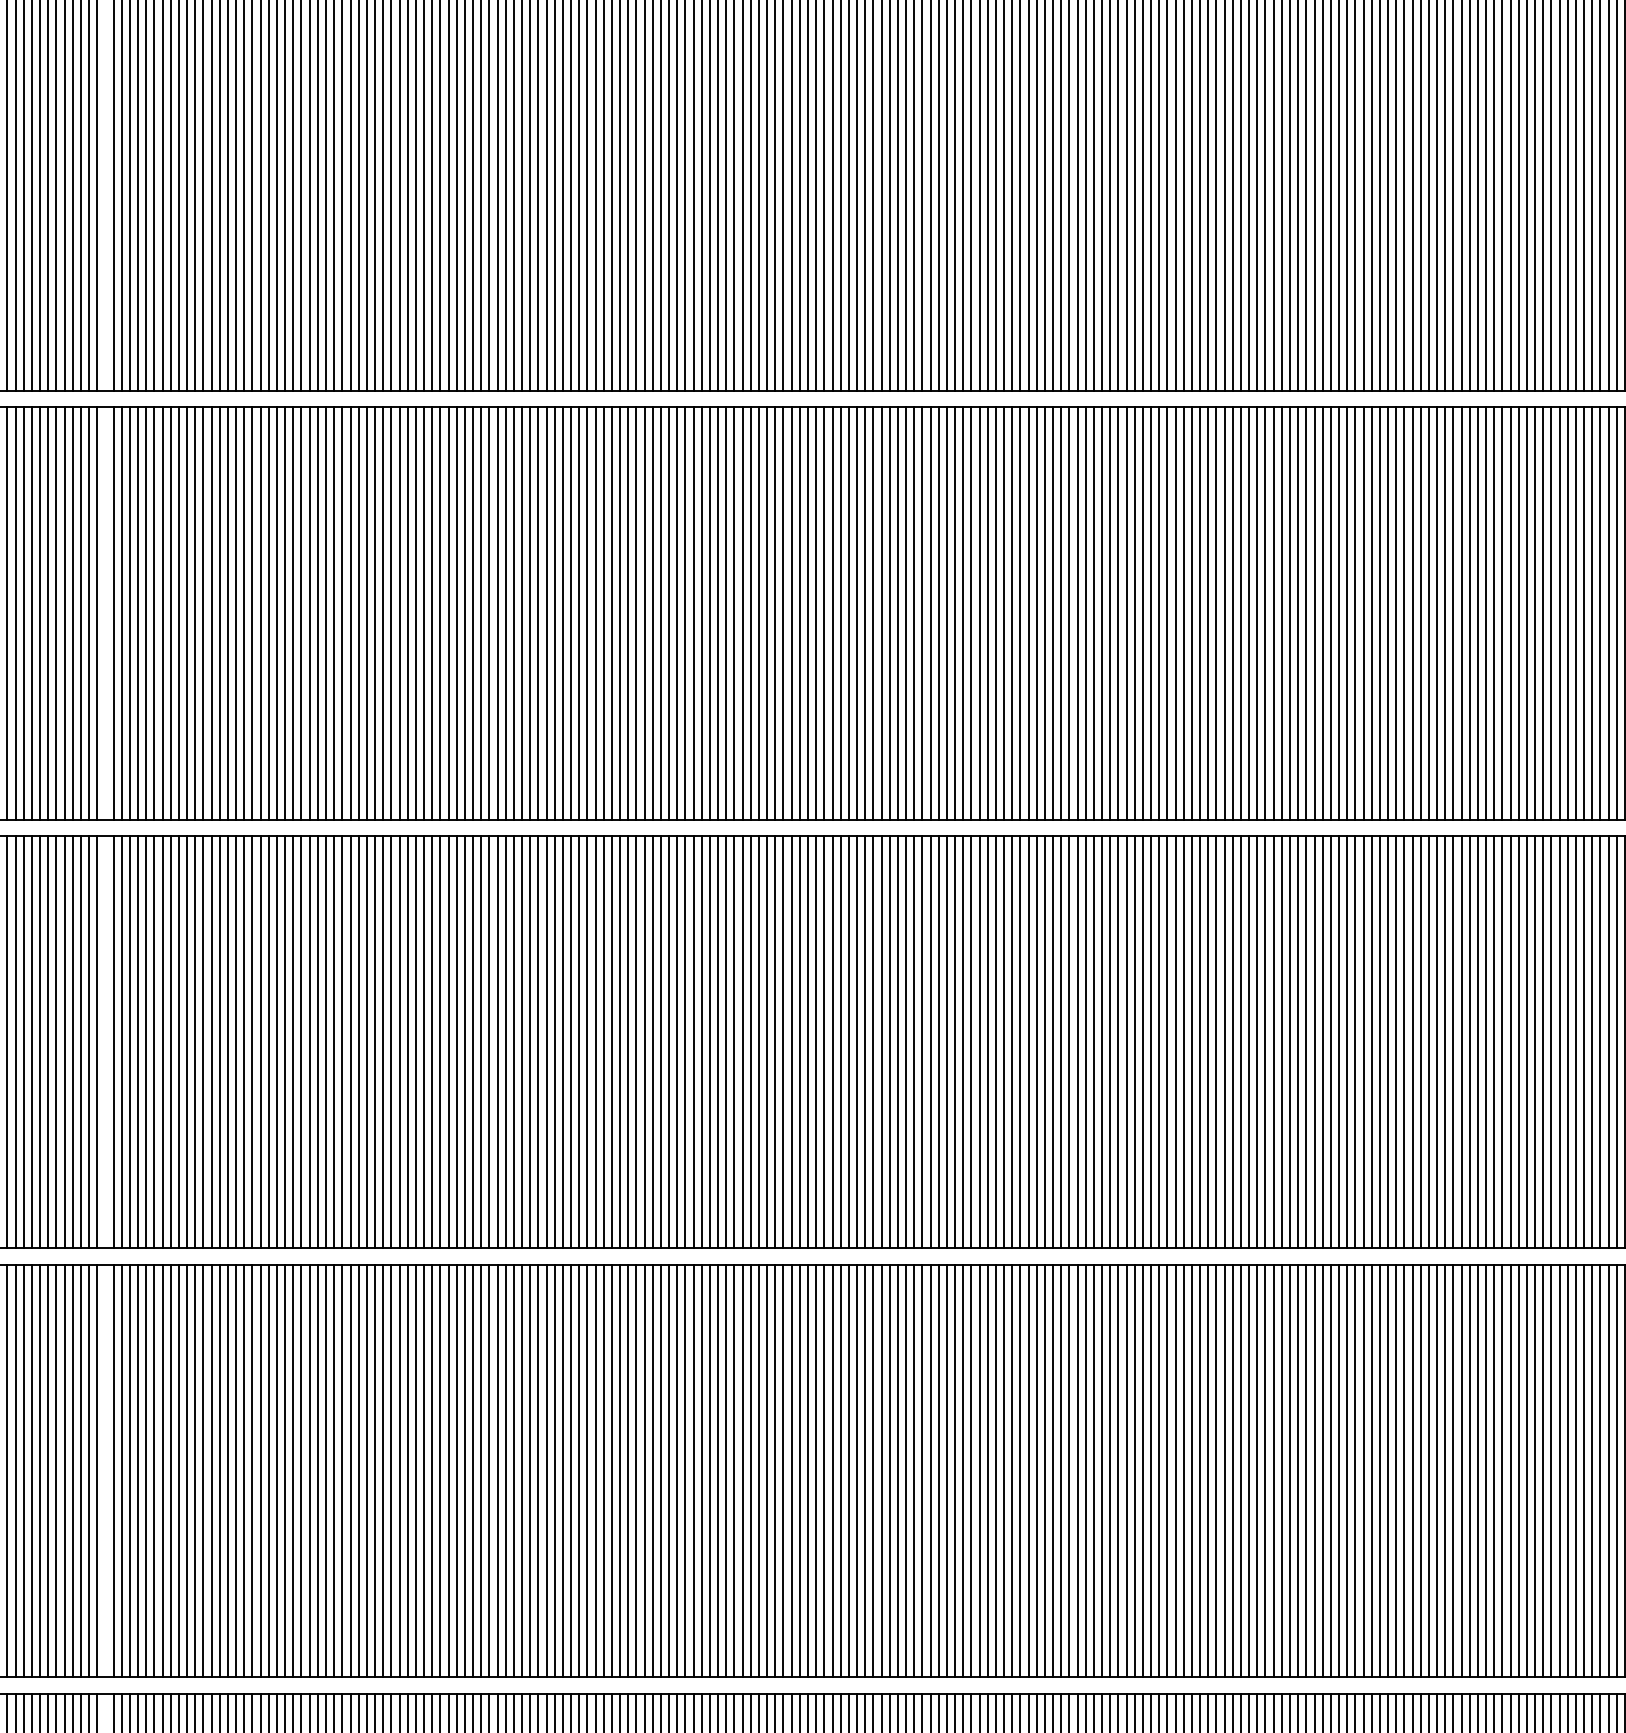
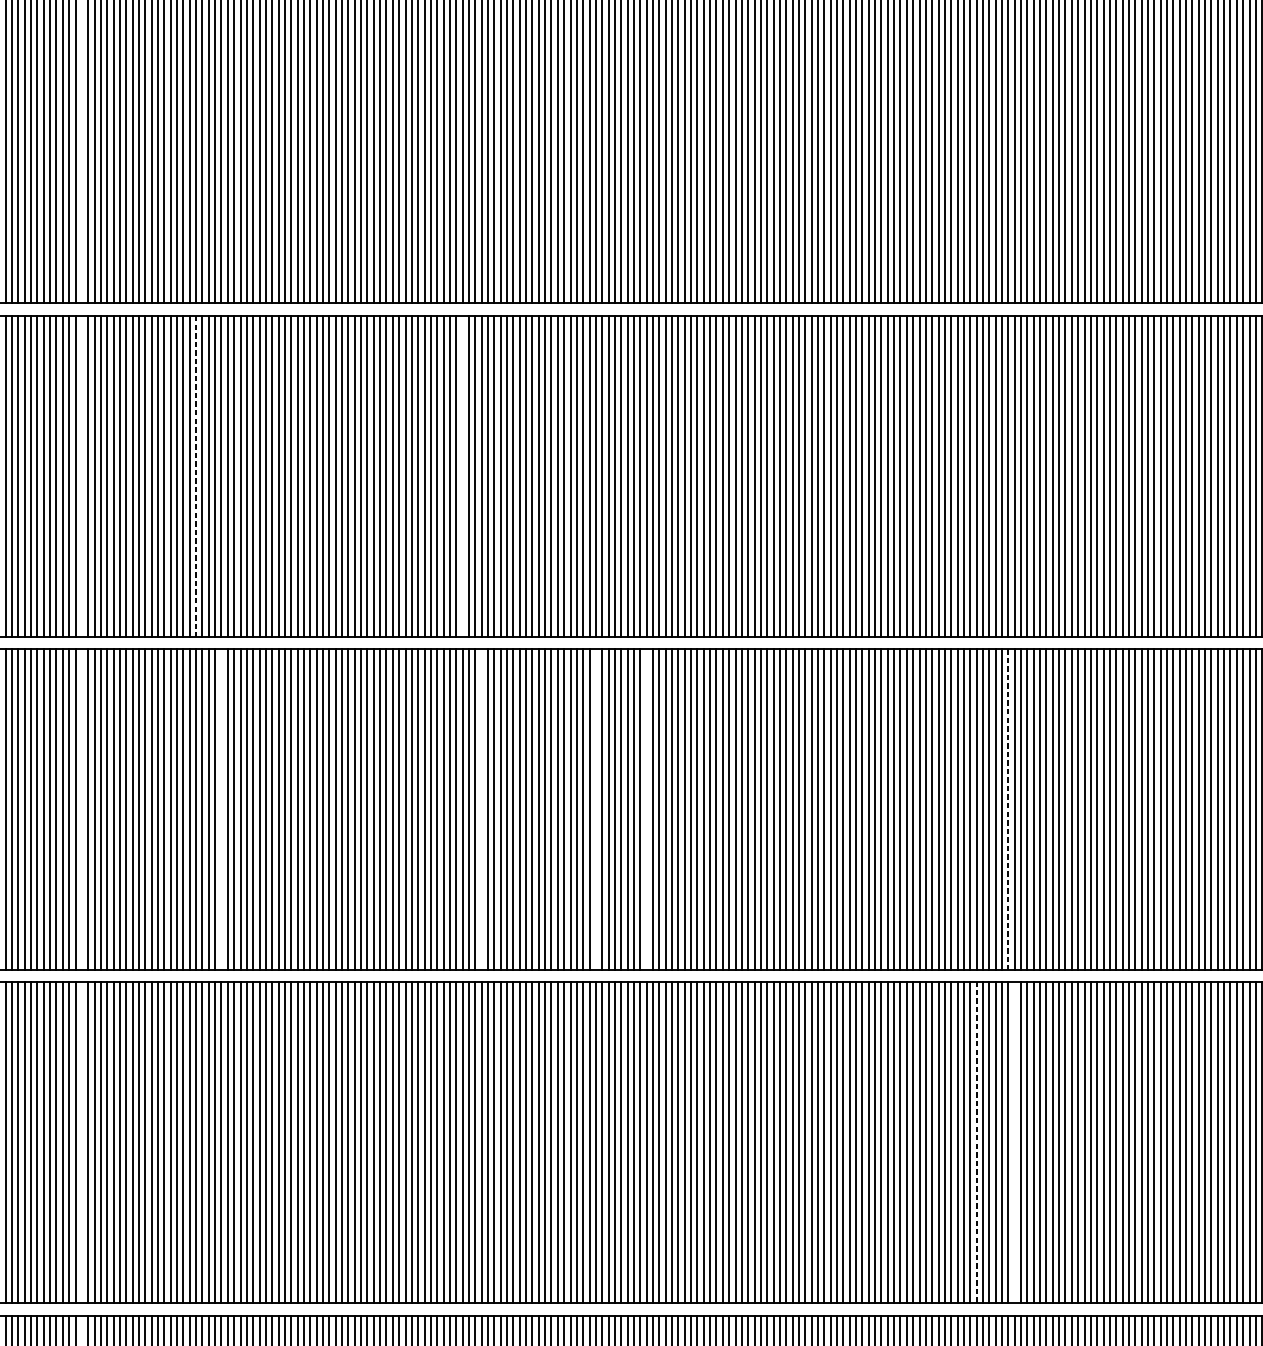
line: (595, 612) -> (462, 475), removed
line: (252, 613) -> (196, 476), solid -> dashed
line: (285, 1041) -> (221, 808), removed
line: (620, 1041) -> (481, 808), removed
line: (767, 1041) -> (596, 808), removed
line: (832, 1041) -> (646, 808), removed
line: (1298, 1042) -> (1008, 809), solid -> dashed
line: (1257, 1470) -> (976, 1142), solid -> dashed
line: (1306, 1470) -> (1014, 1142), removed

